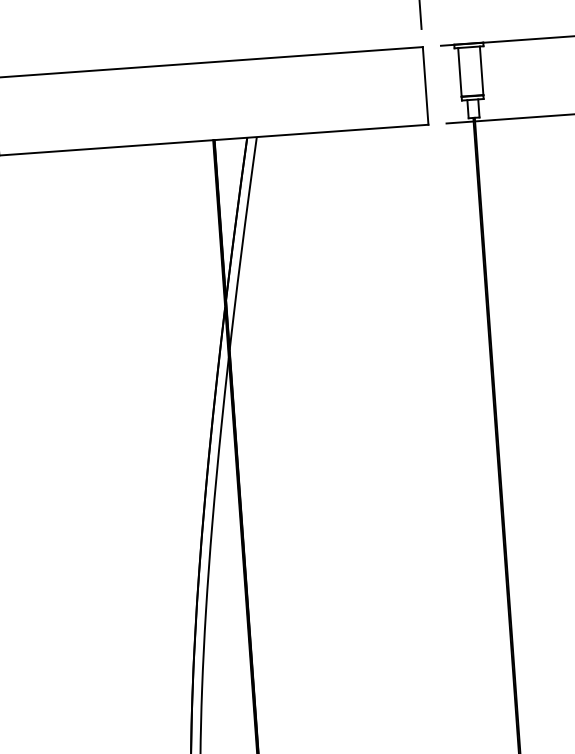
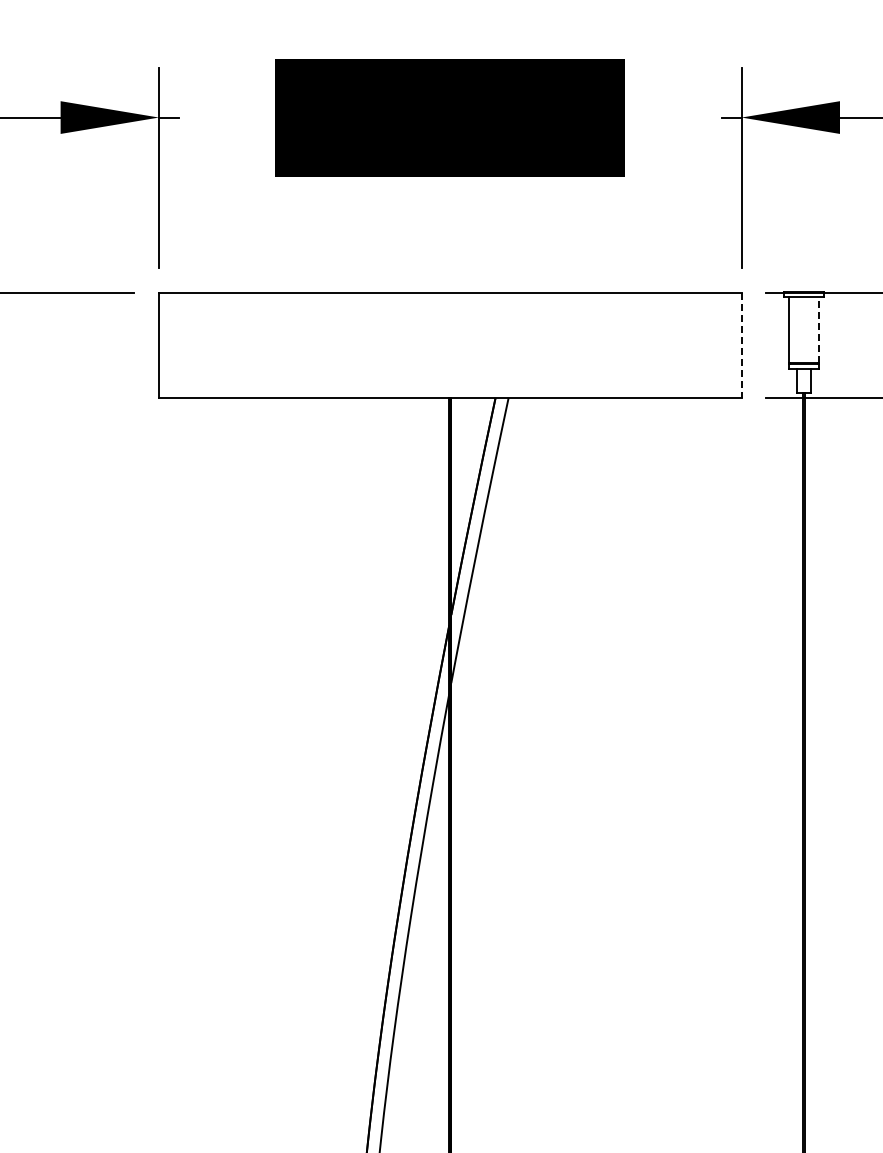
line: (481, 70) -> (818, 330), solid -> dashed
line: (425, 86) -> (741, 345), solid -> dashed

